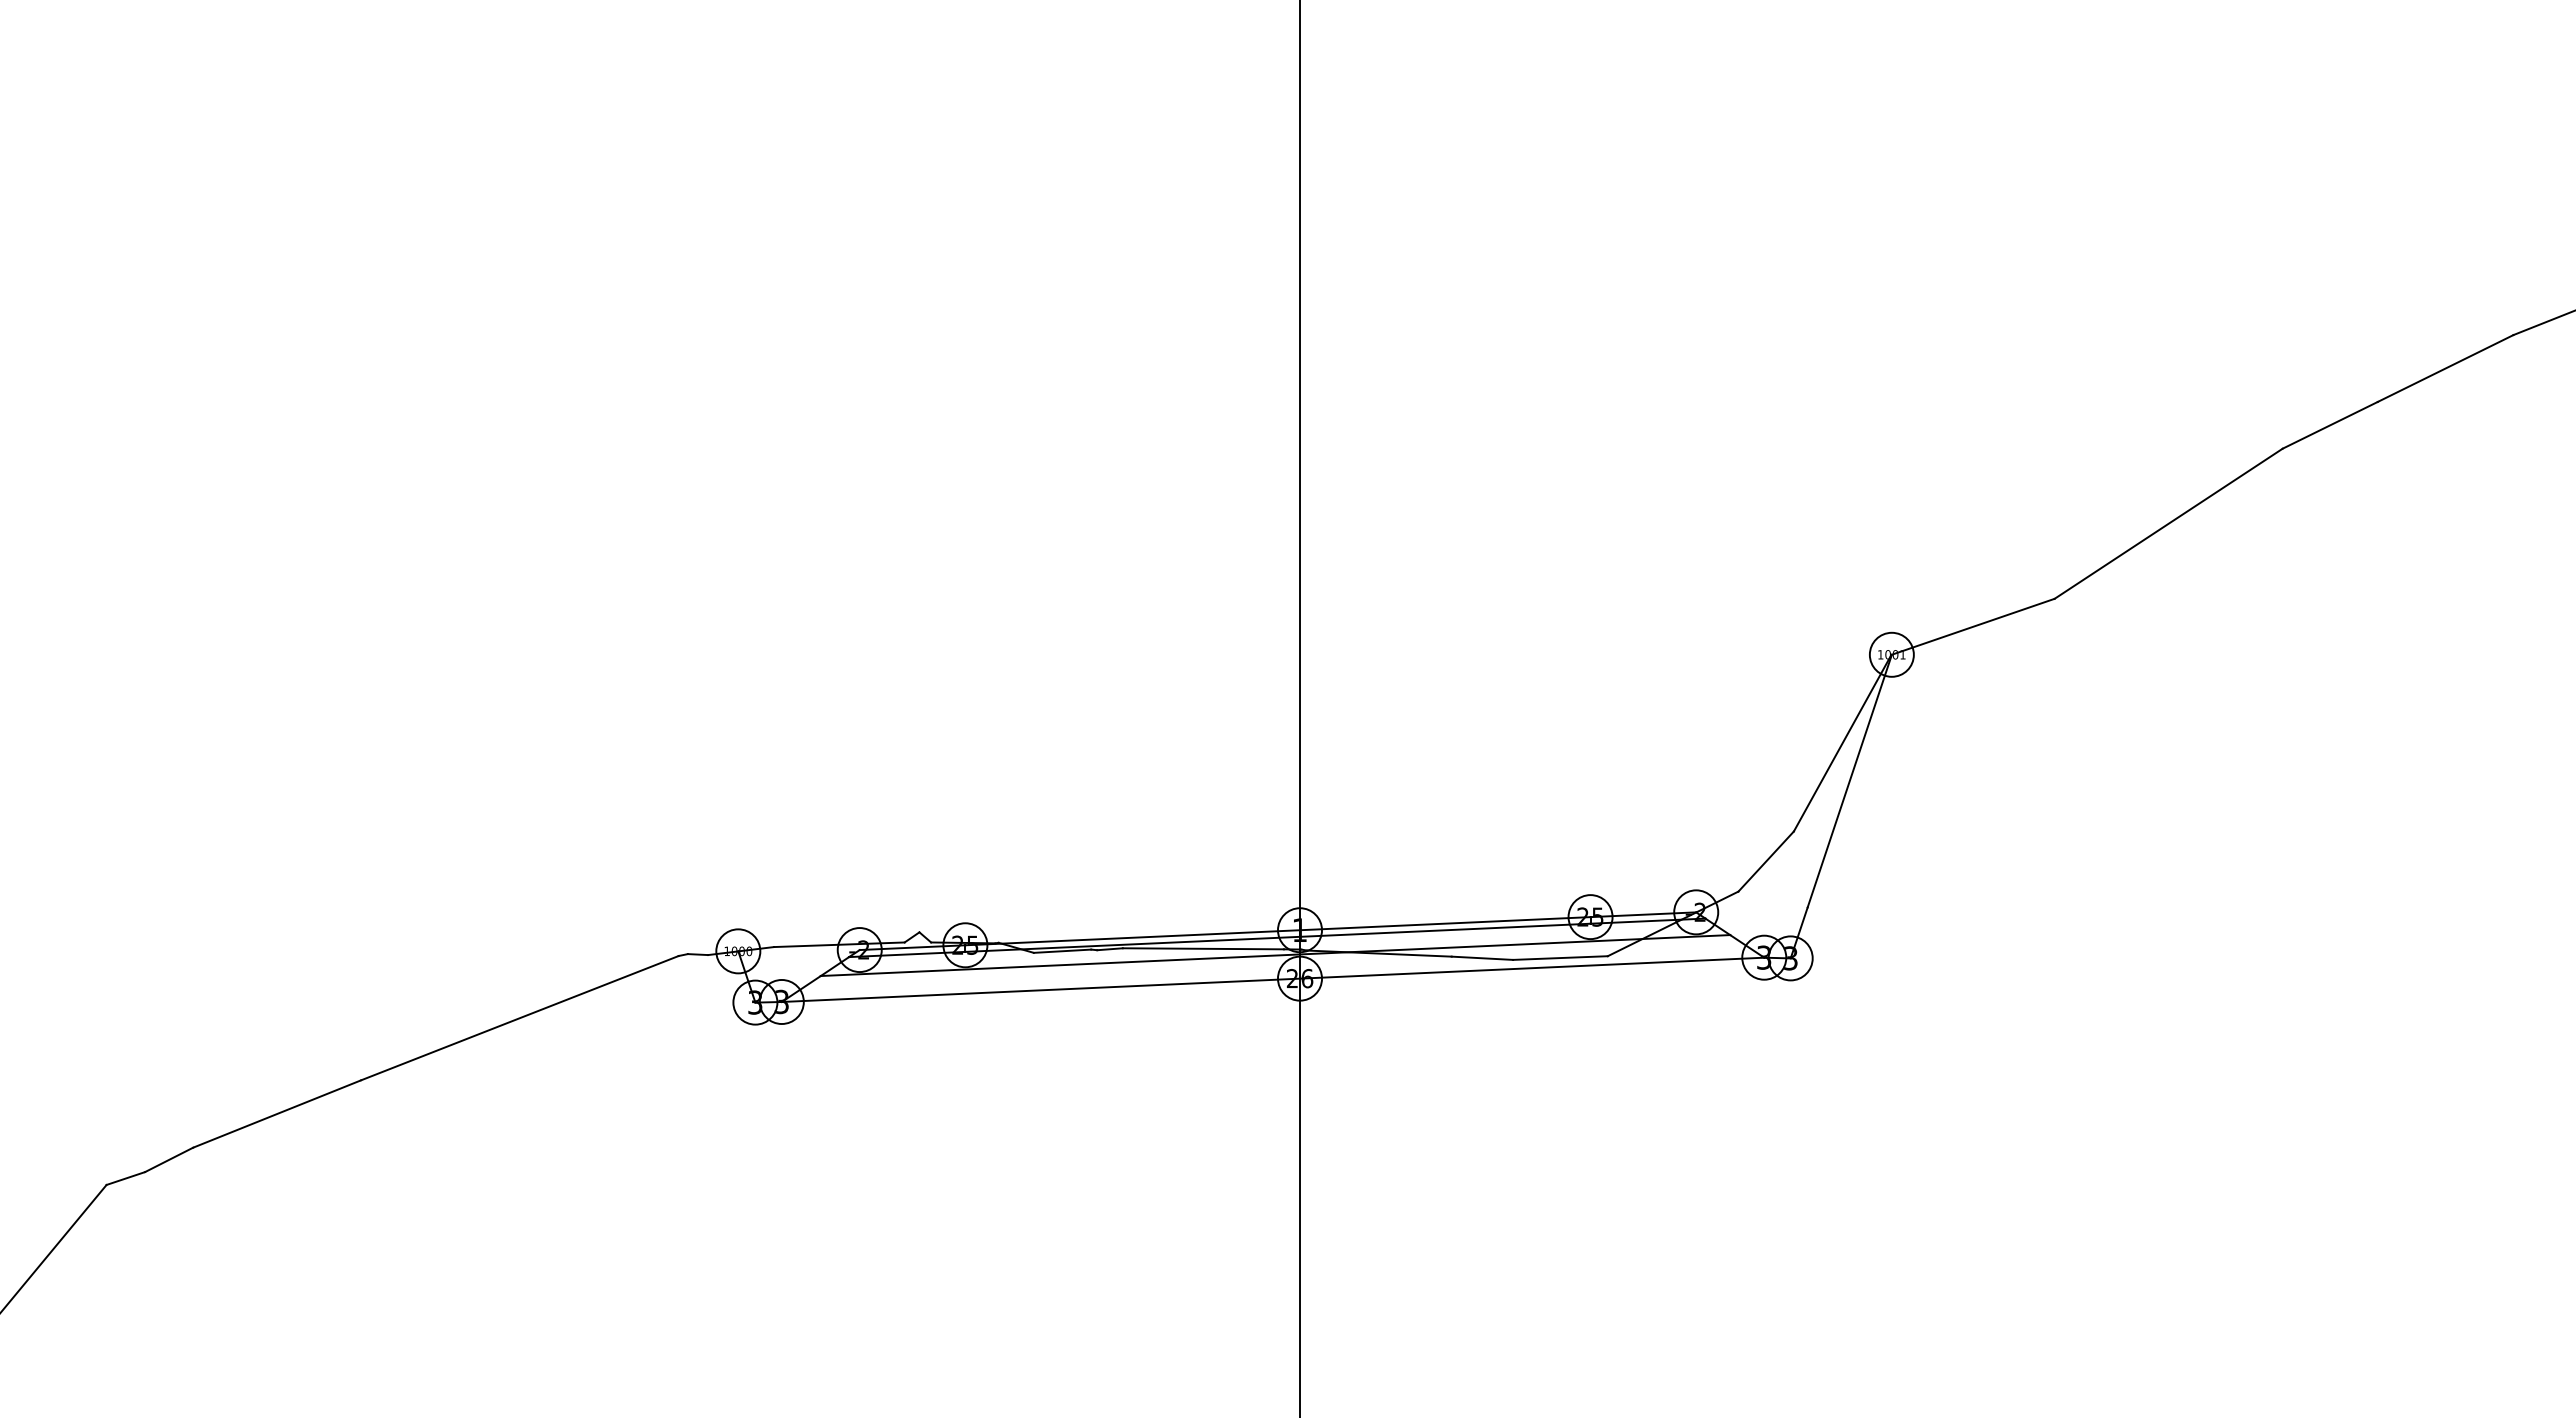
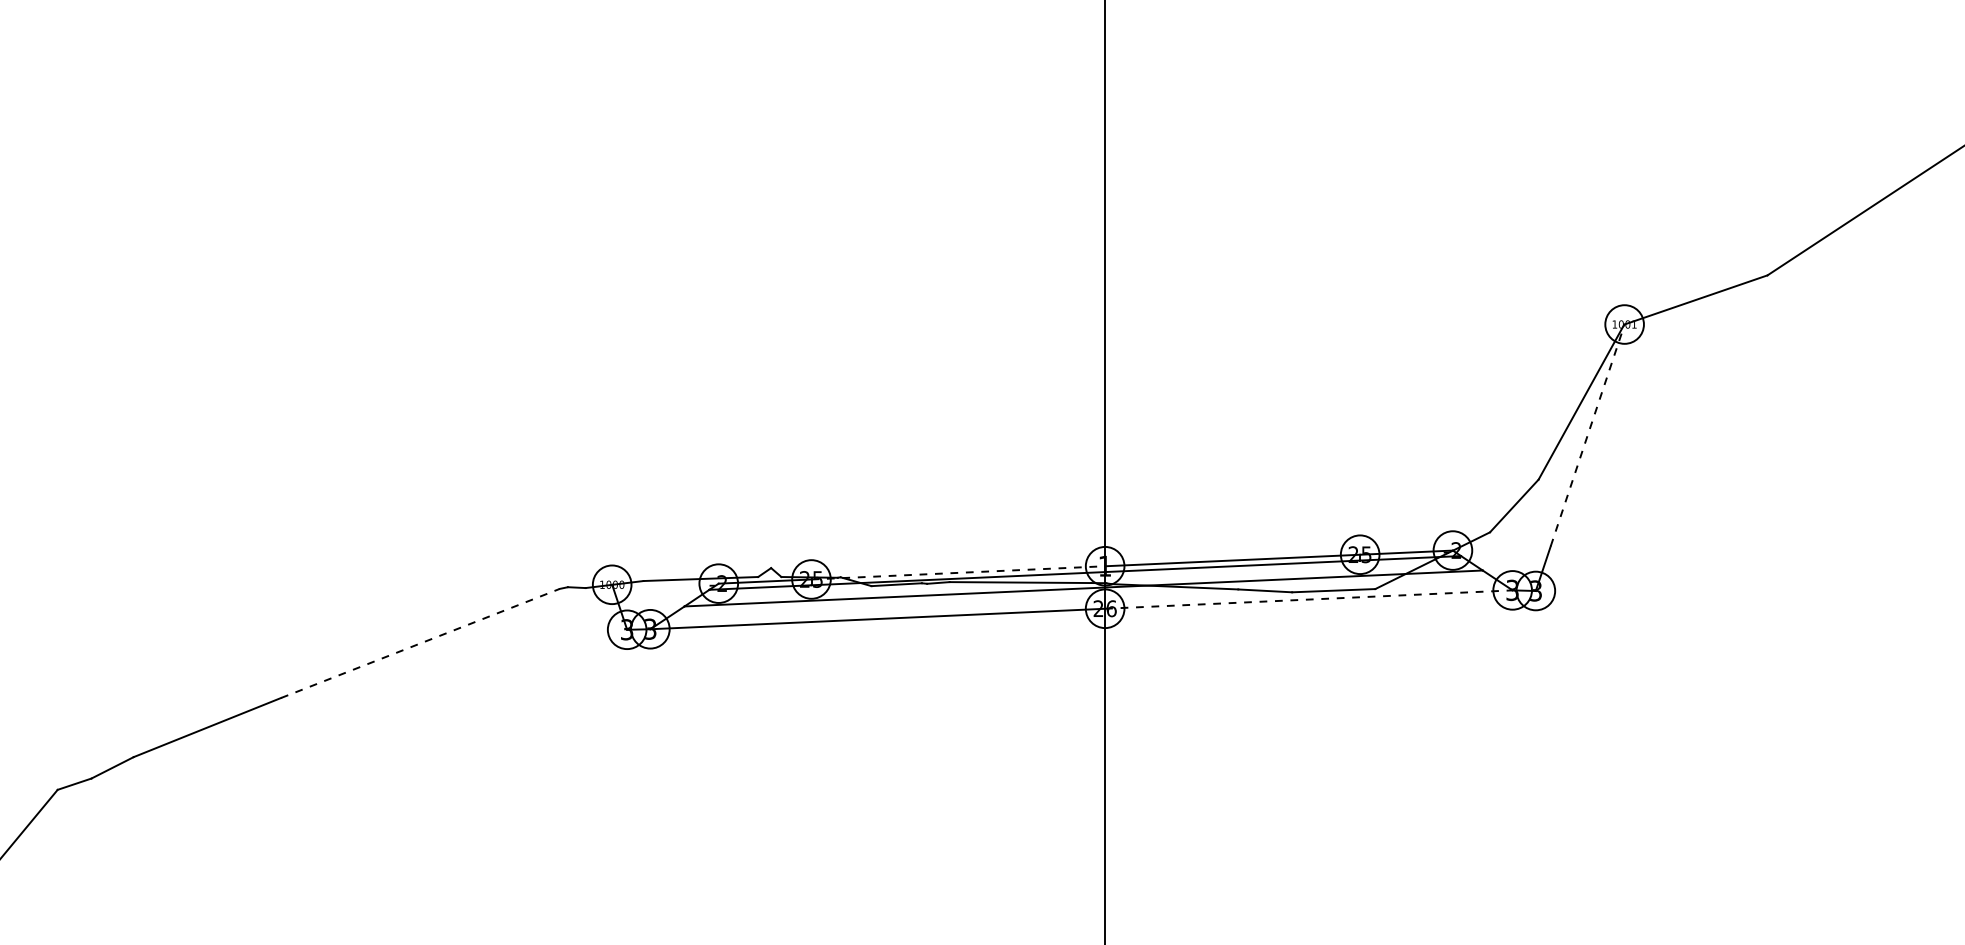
line: (1849, 780) -> (1587, 434), solid -> dashed
line: (1133, 937) -> (959, 572), solid -> dashed
line: (1532, 968) -> (1309, 599), solid -> dashed
line: (519, 1018) -> (420, 643), solid -> dashed

